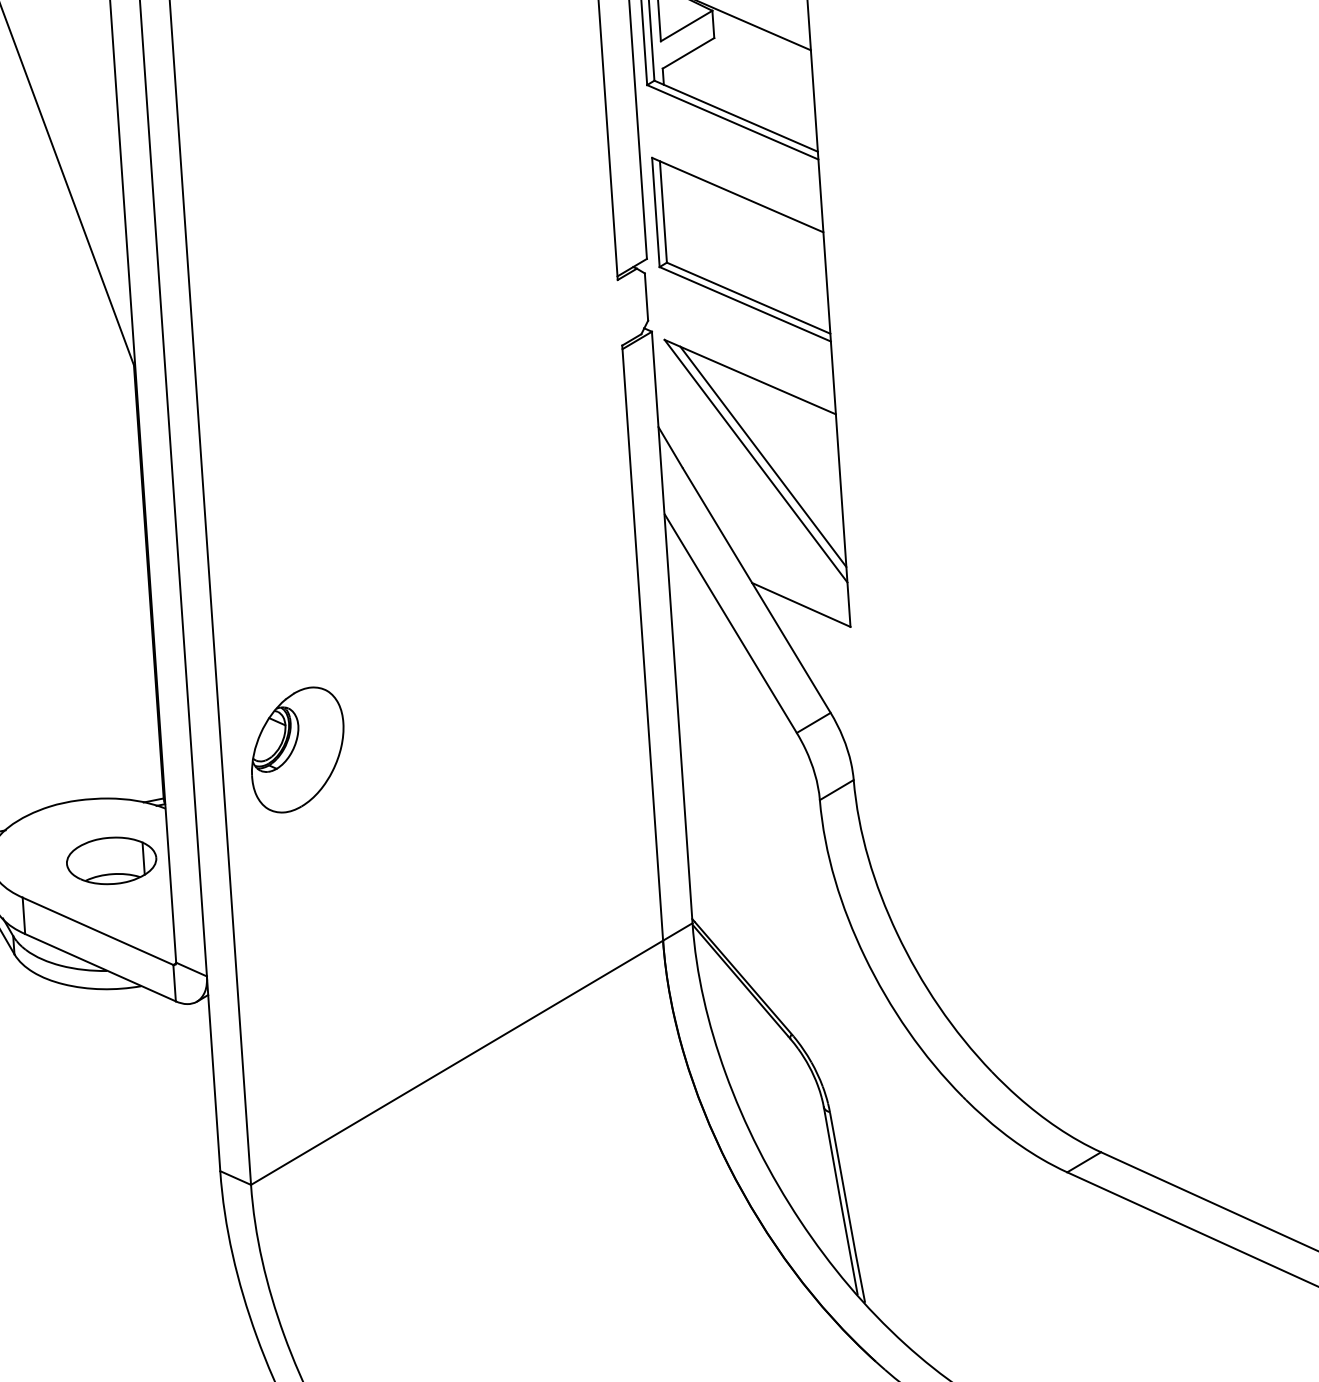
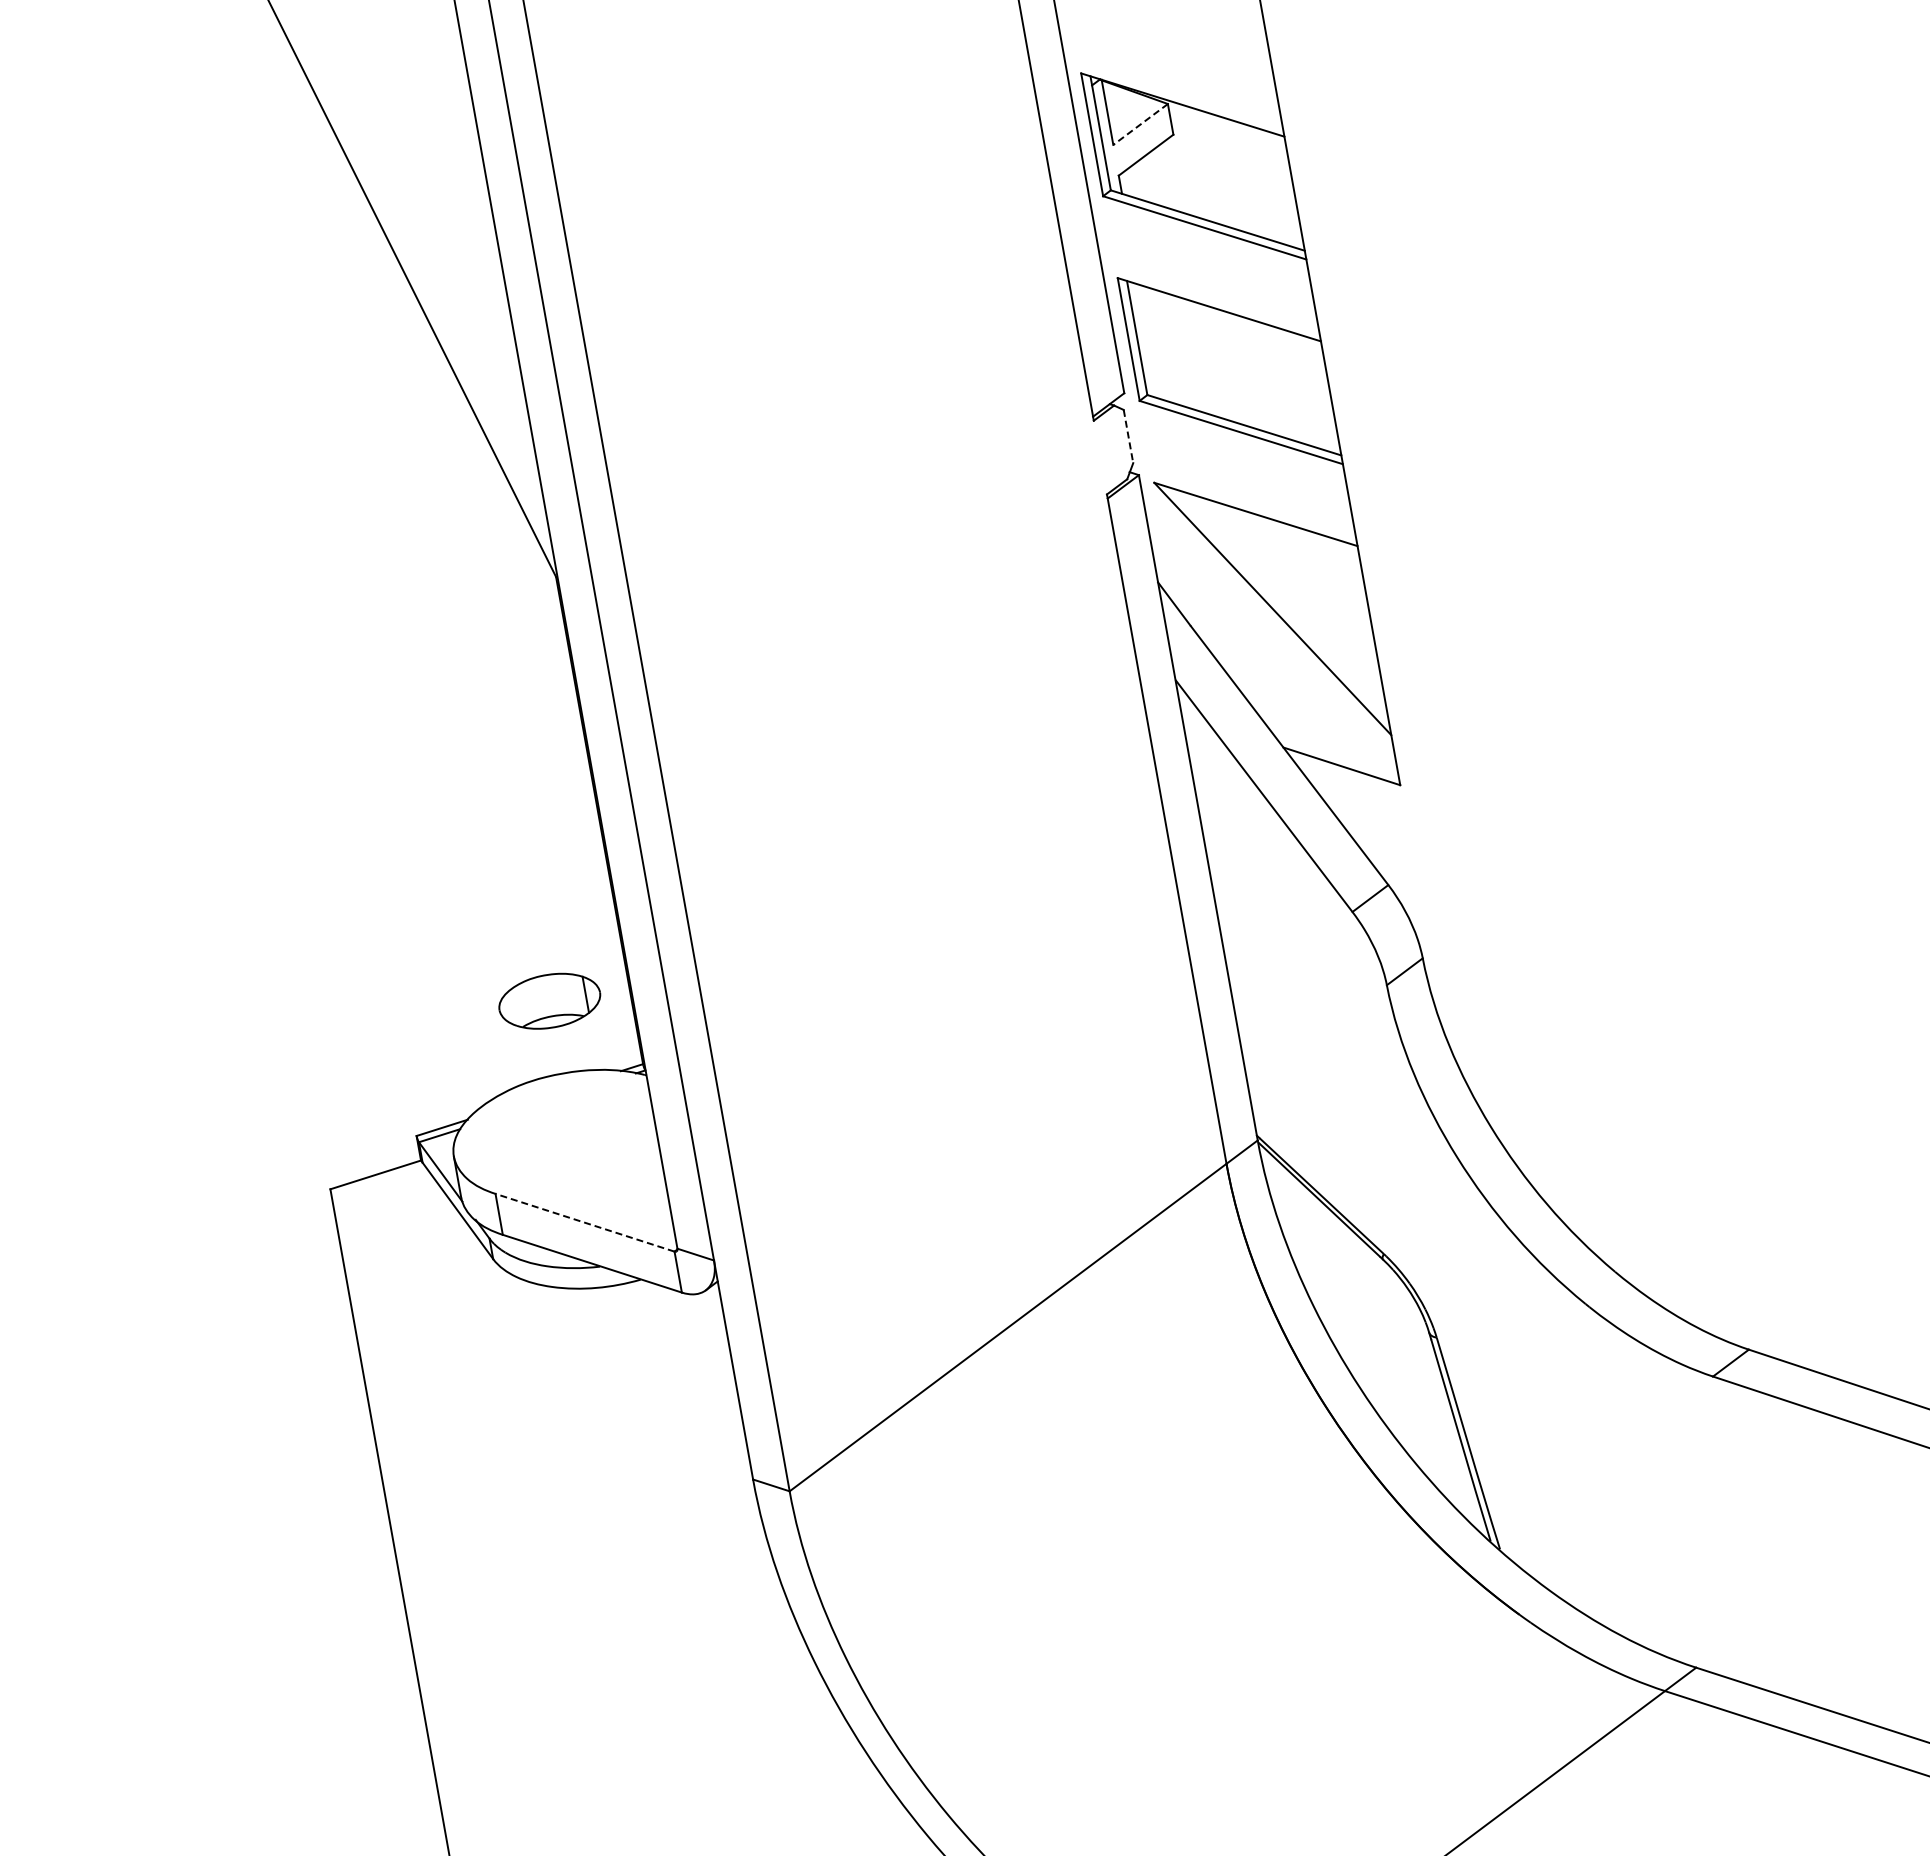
line: (686, 26) -> (1140, 124), solid -> dashed
line: (646, 297) -> (1128, 437), solid -> dashed
line: (763, 456) -> (1280, 602), removed
part: (297, 749) -> (788, 992), removed
part: (111, 860) -> (549, 1000), moved
line: (97, 931) -> (584, 1222), solid -> dashed

